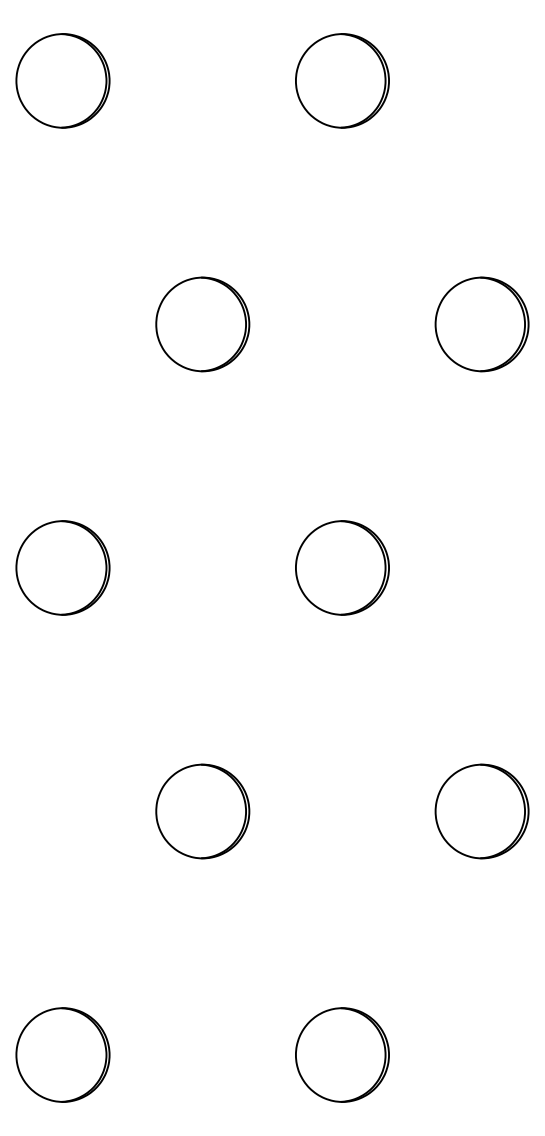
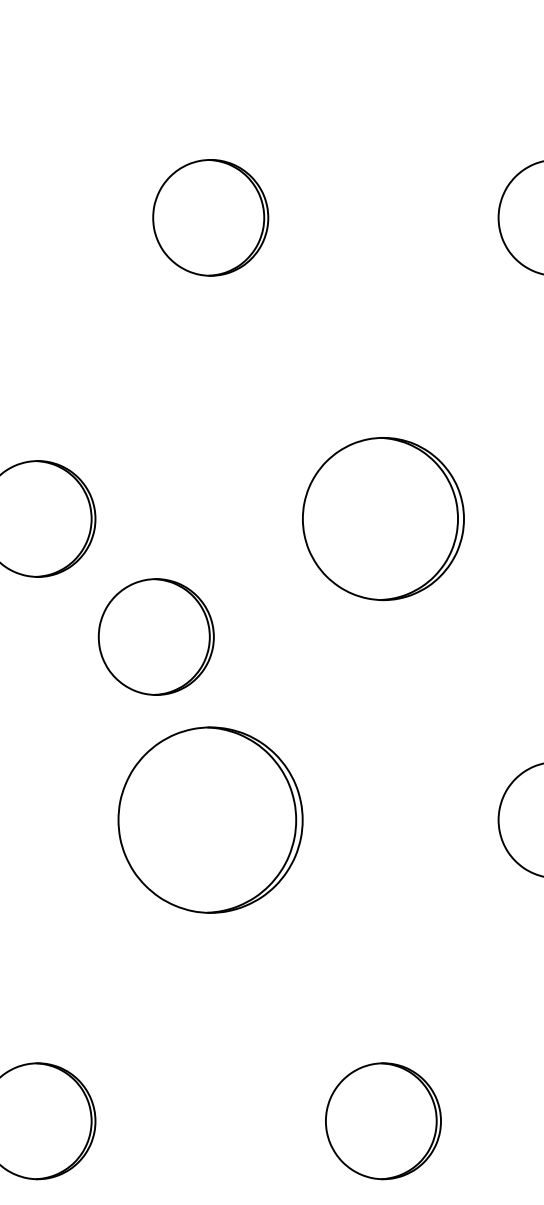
part: (342, 567) -> (383, 518), size x1.4
part: (158, 663) -> (155, 637), added
part: (202, 811) -> (210, 820), size x1.6

